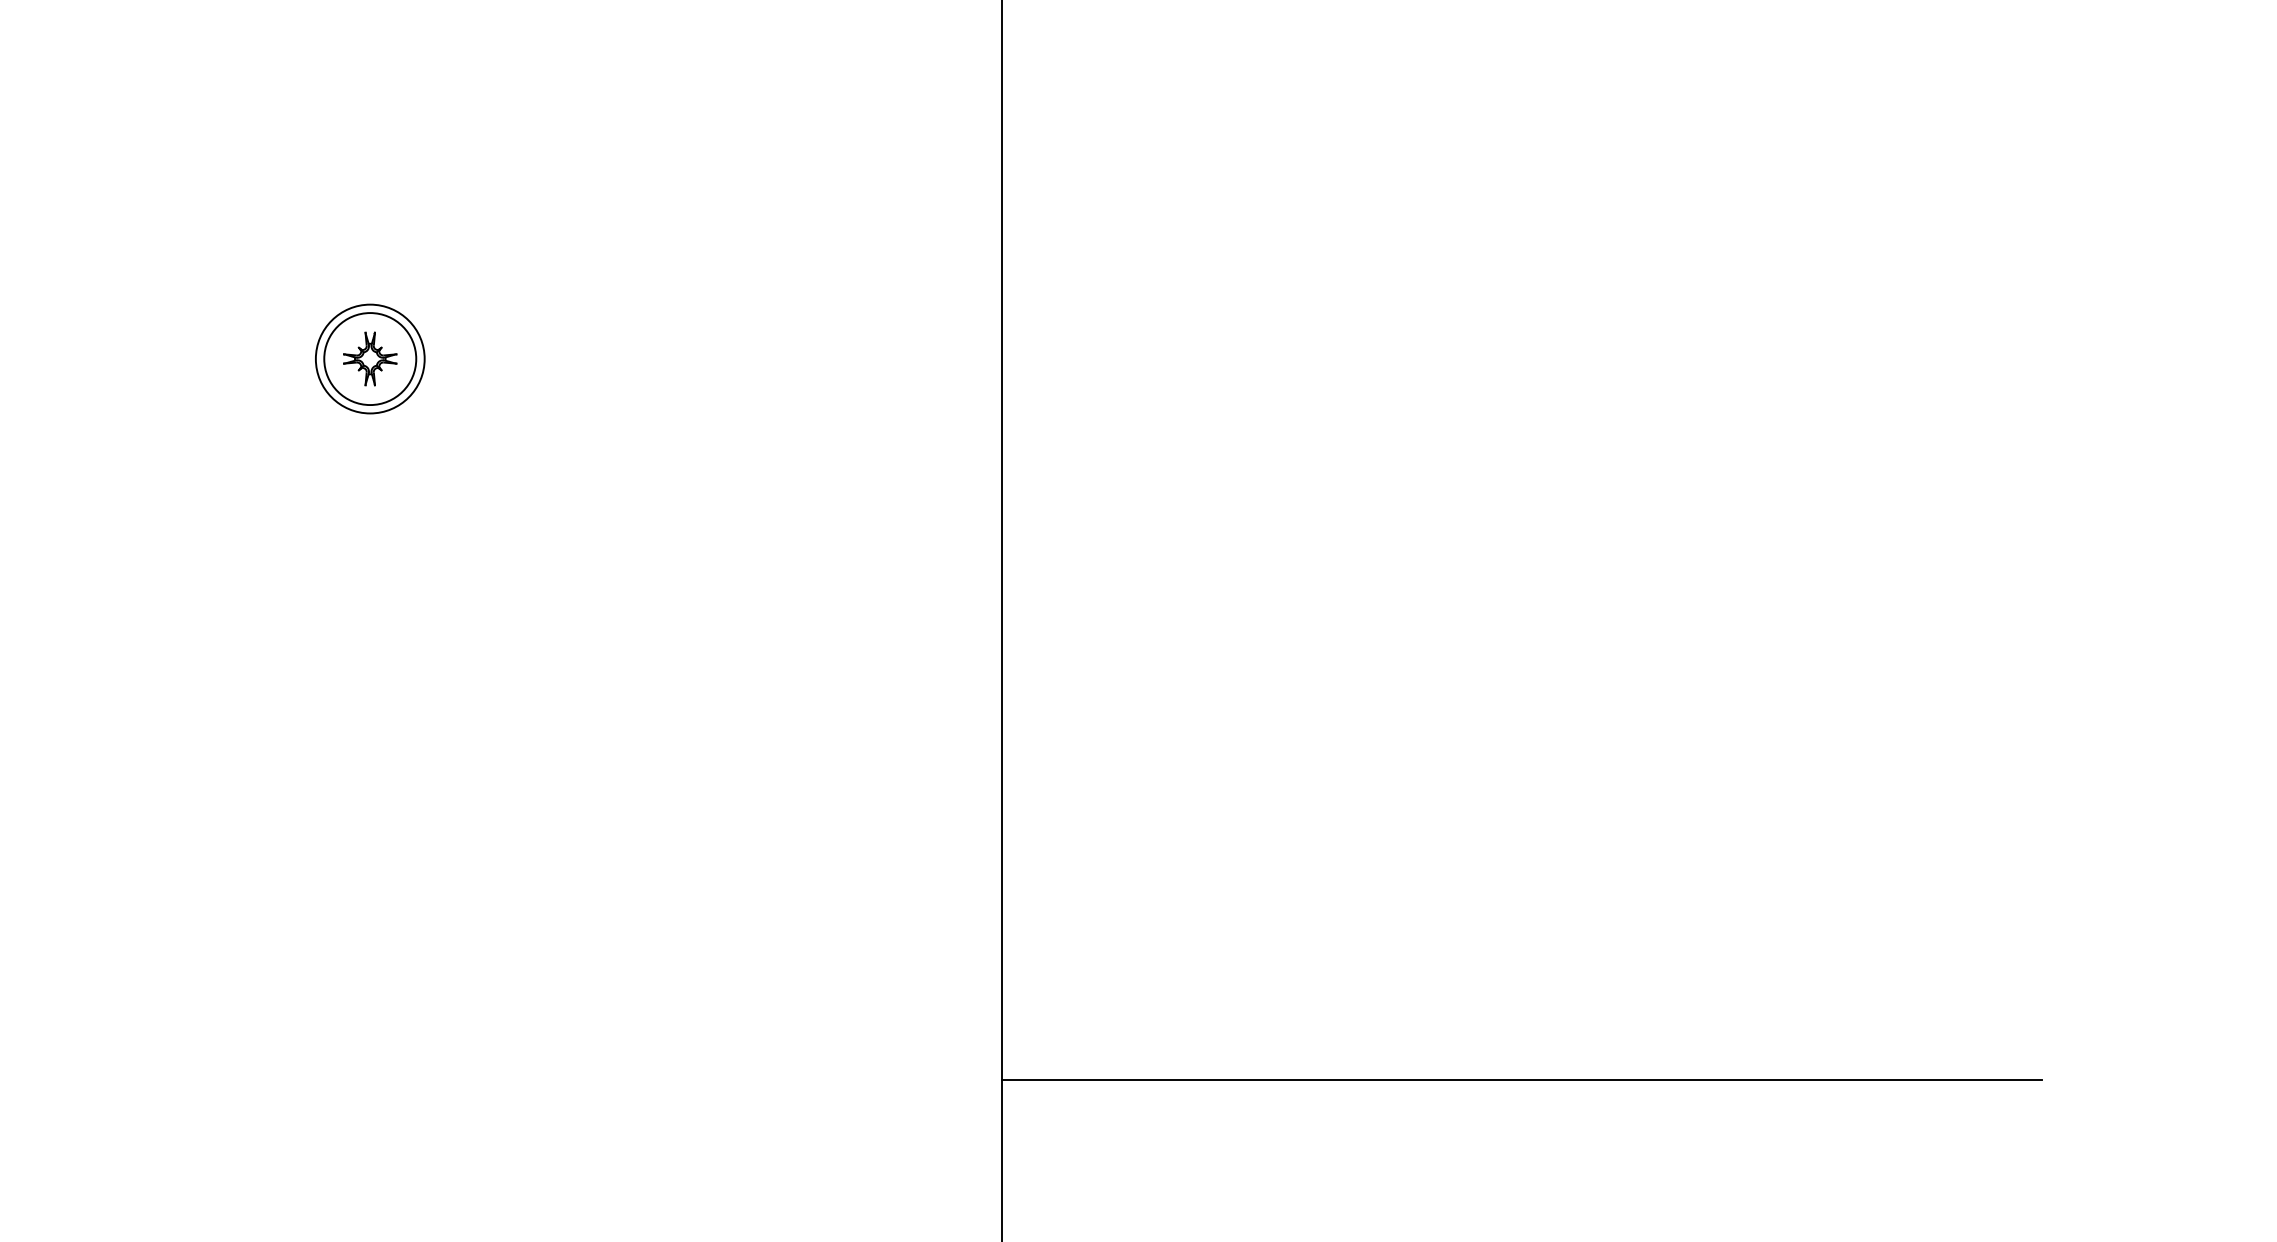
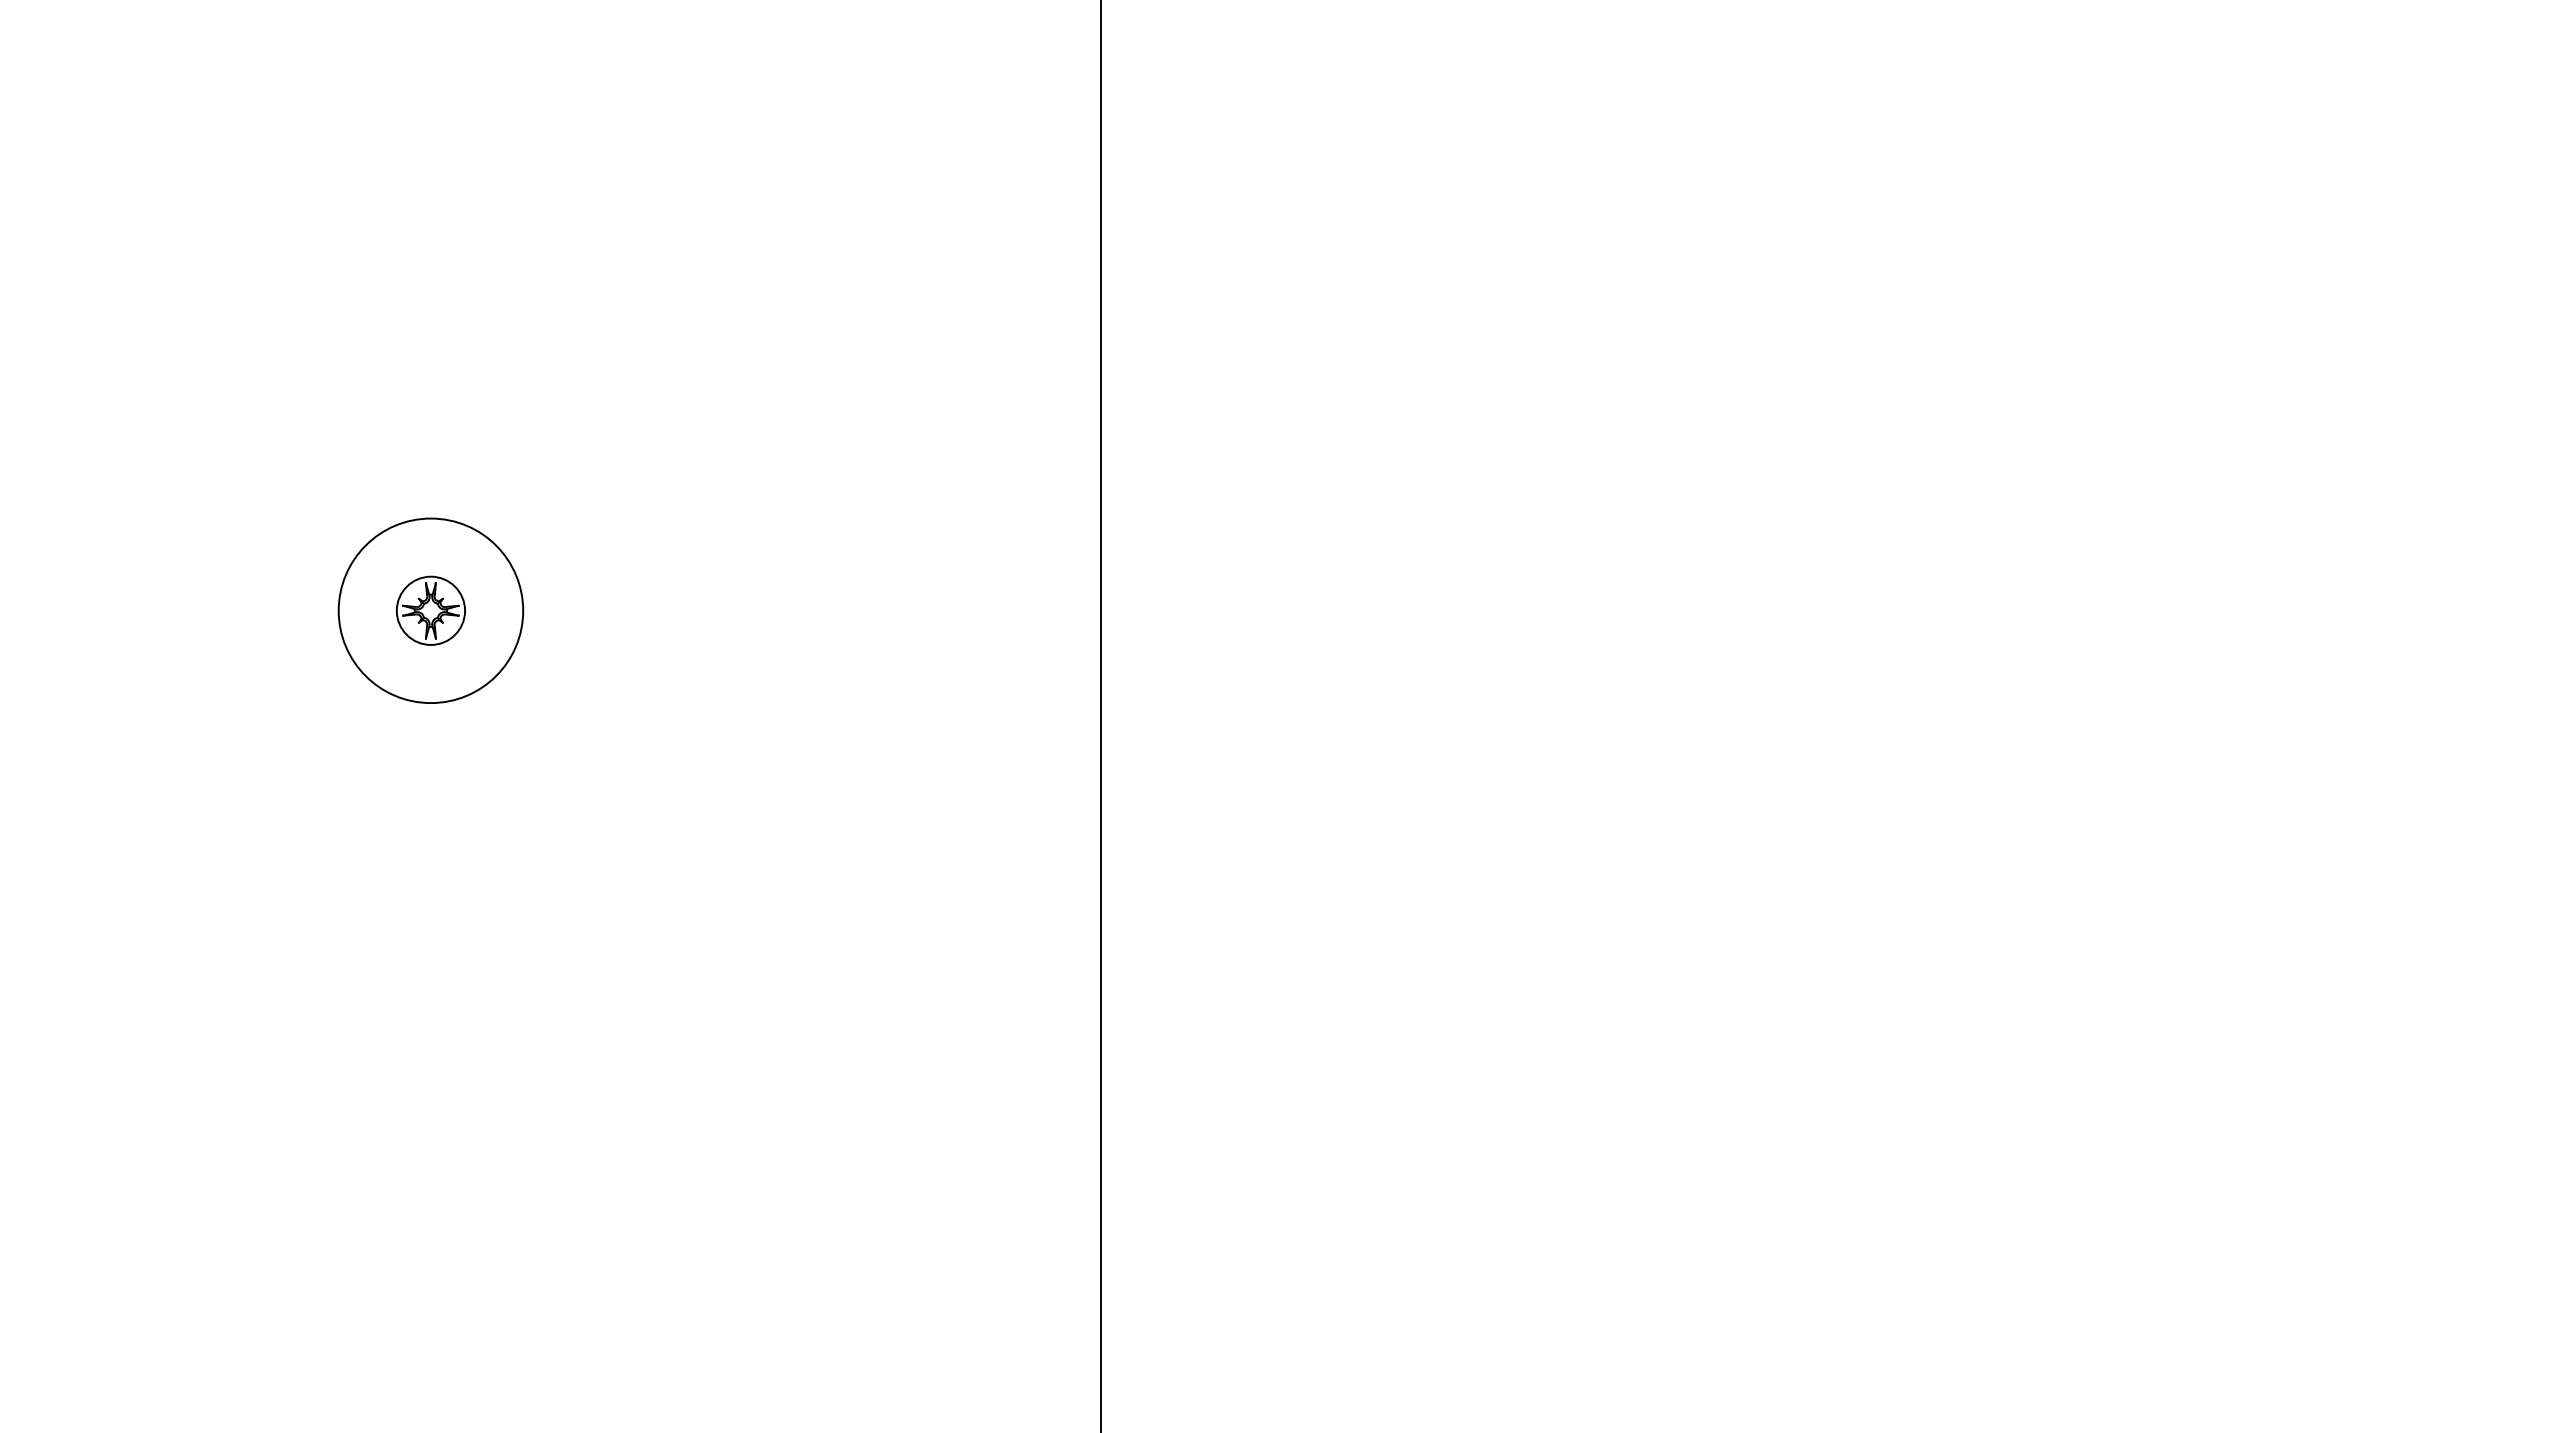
circle: (369, 358) -> (430, 610), size x0.7
circle: (369, 358) -> (430, 610), size x1.6
line: (1521, 1079) -> (1651, 1374), removed

